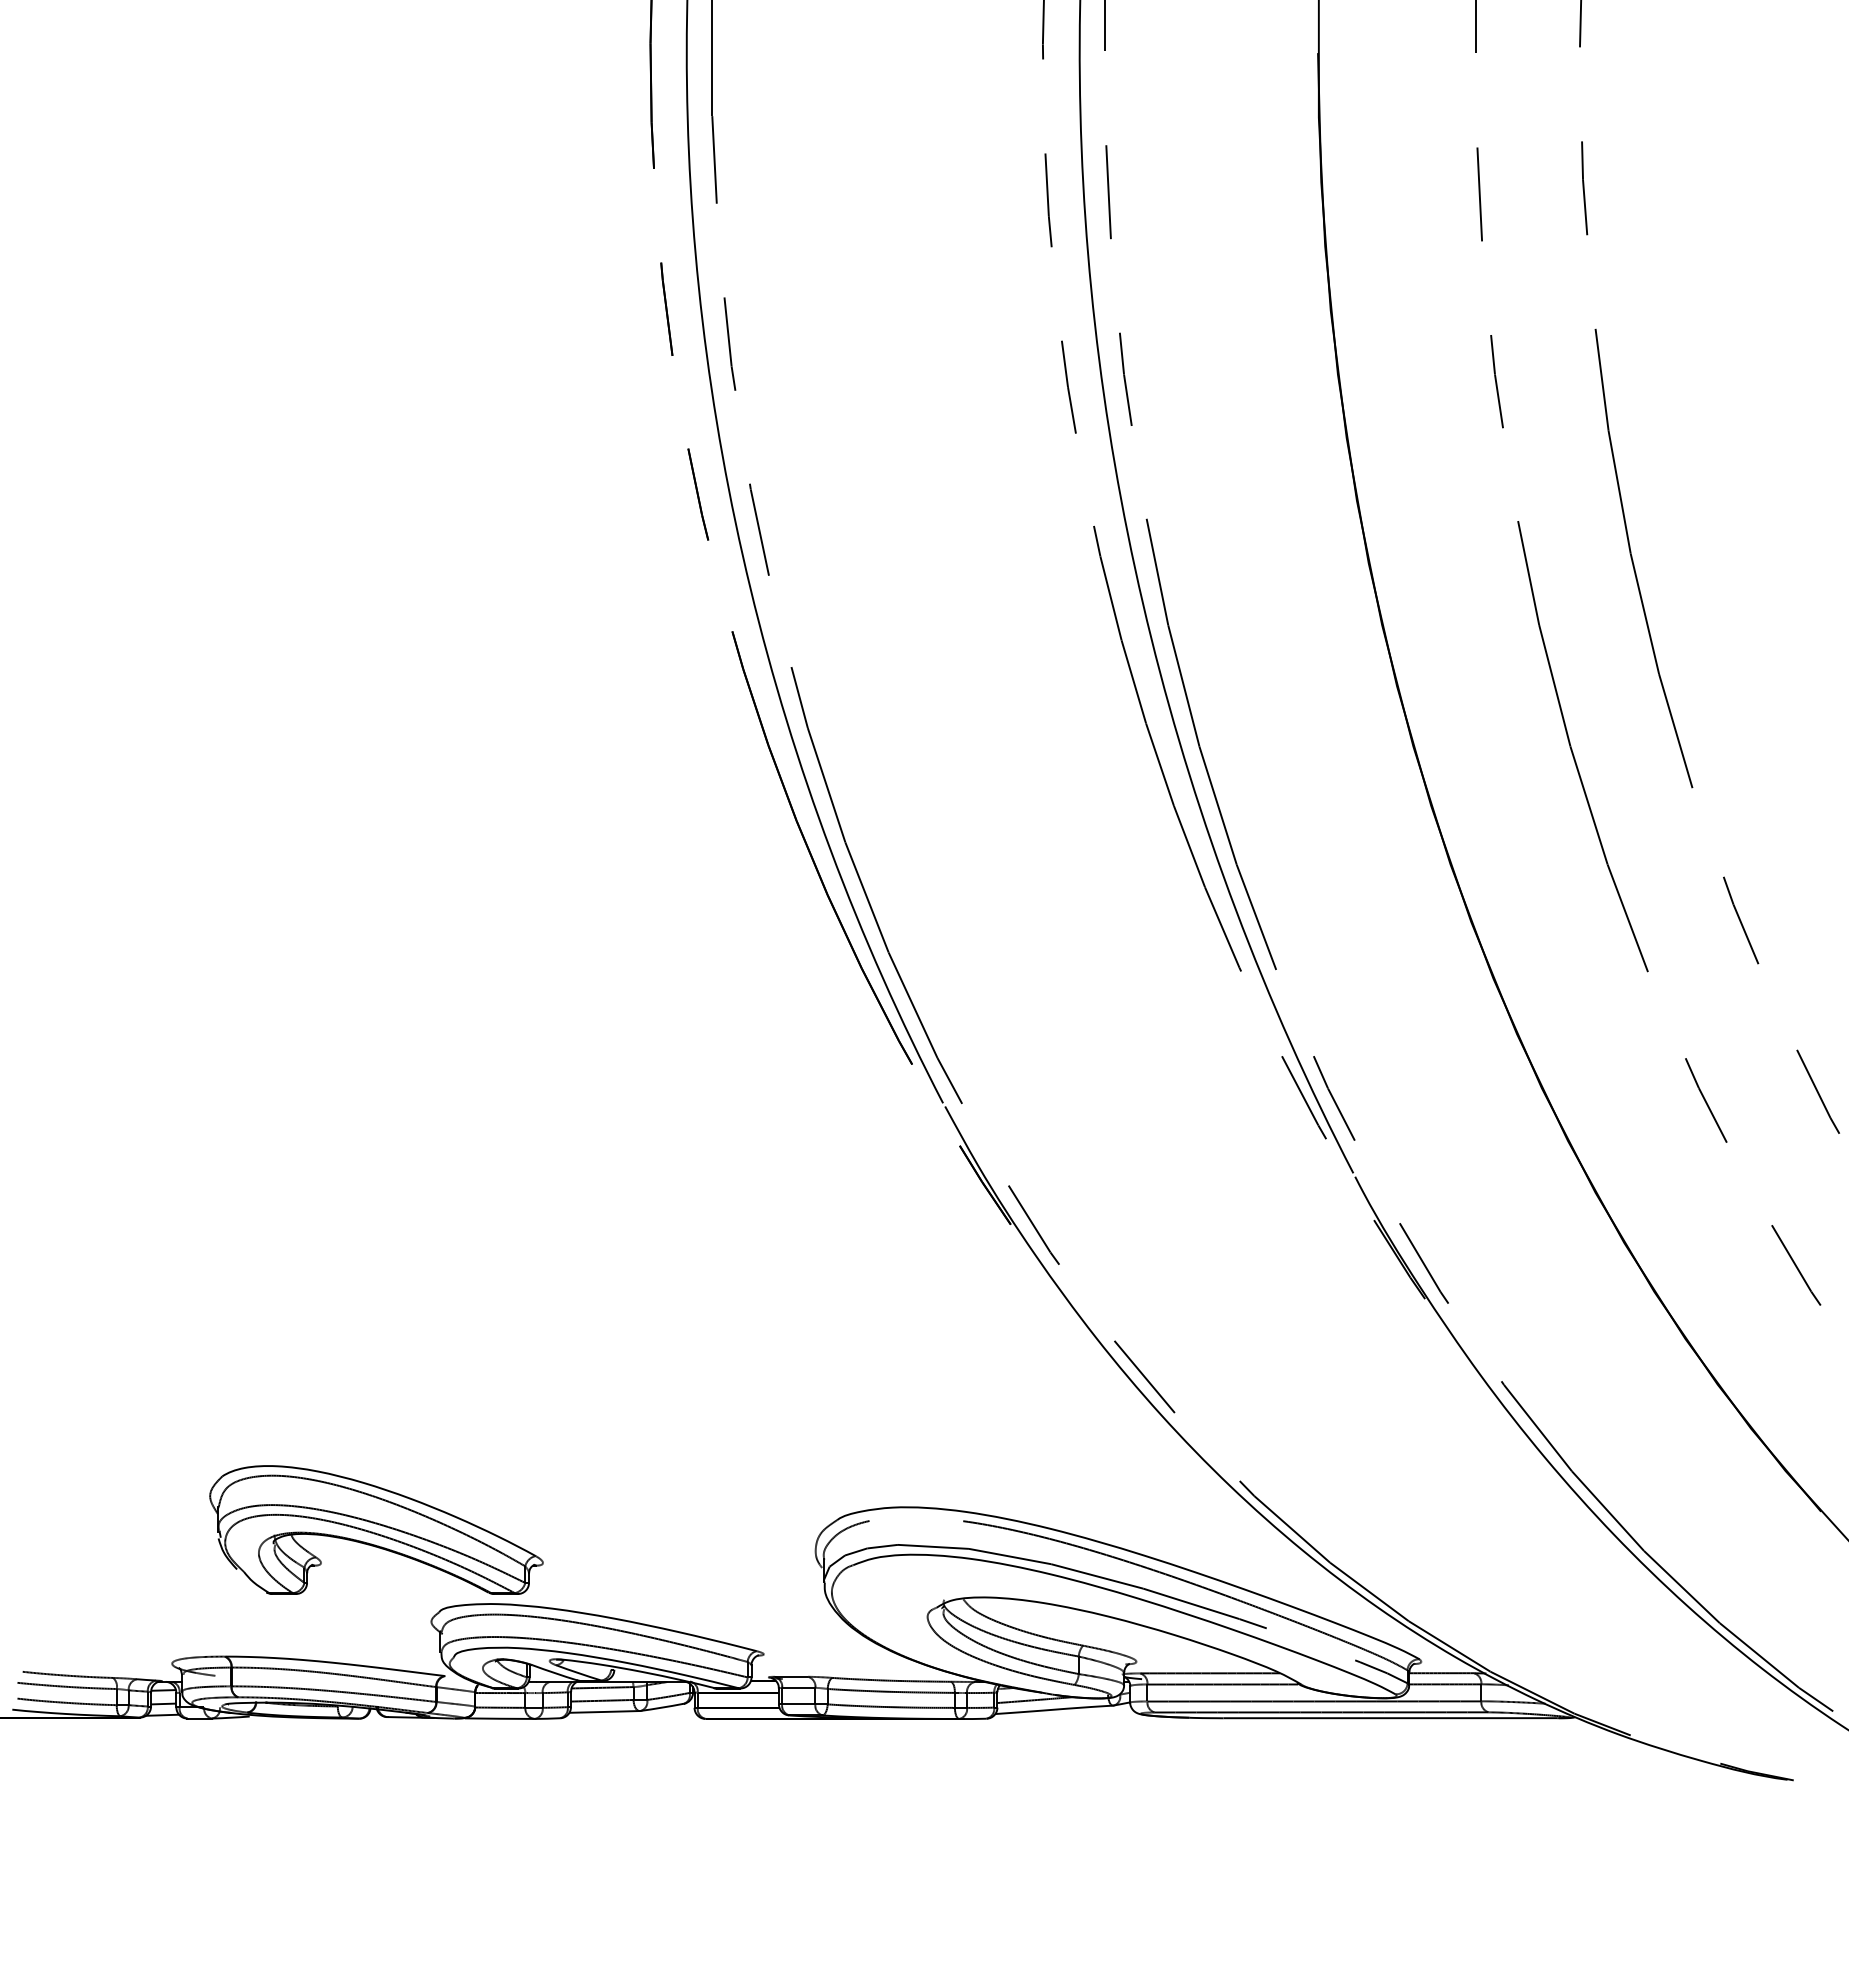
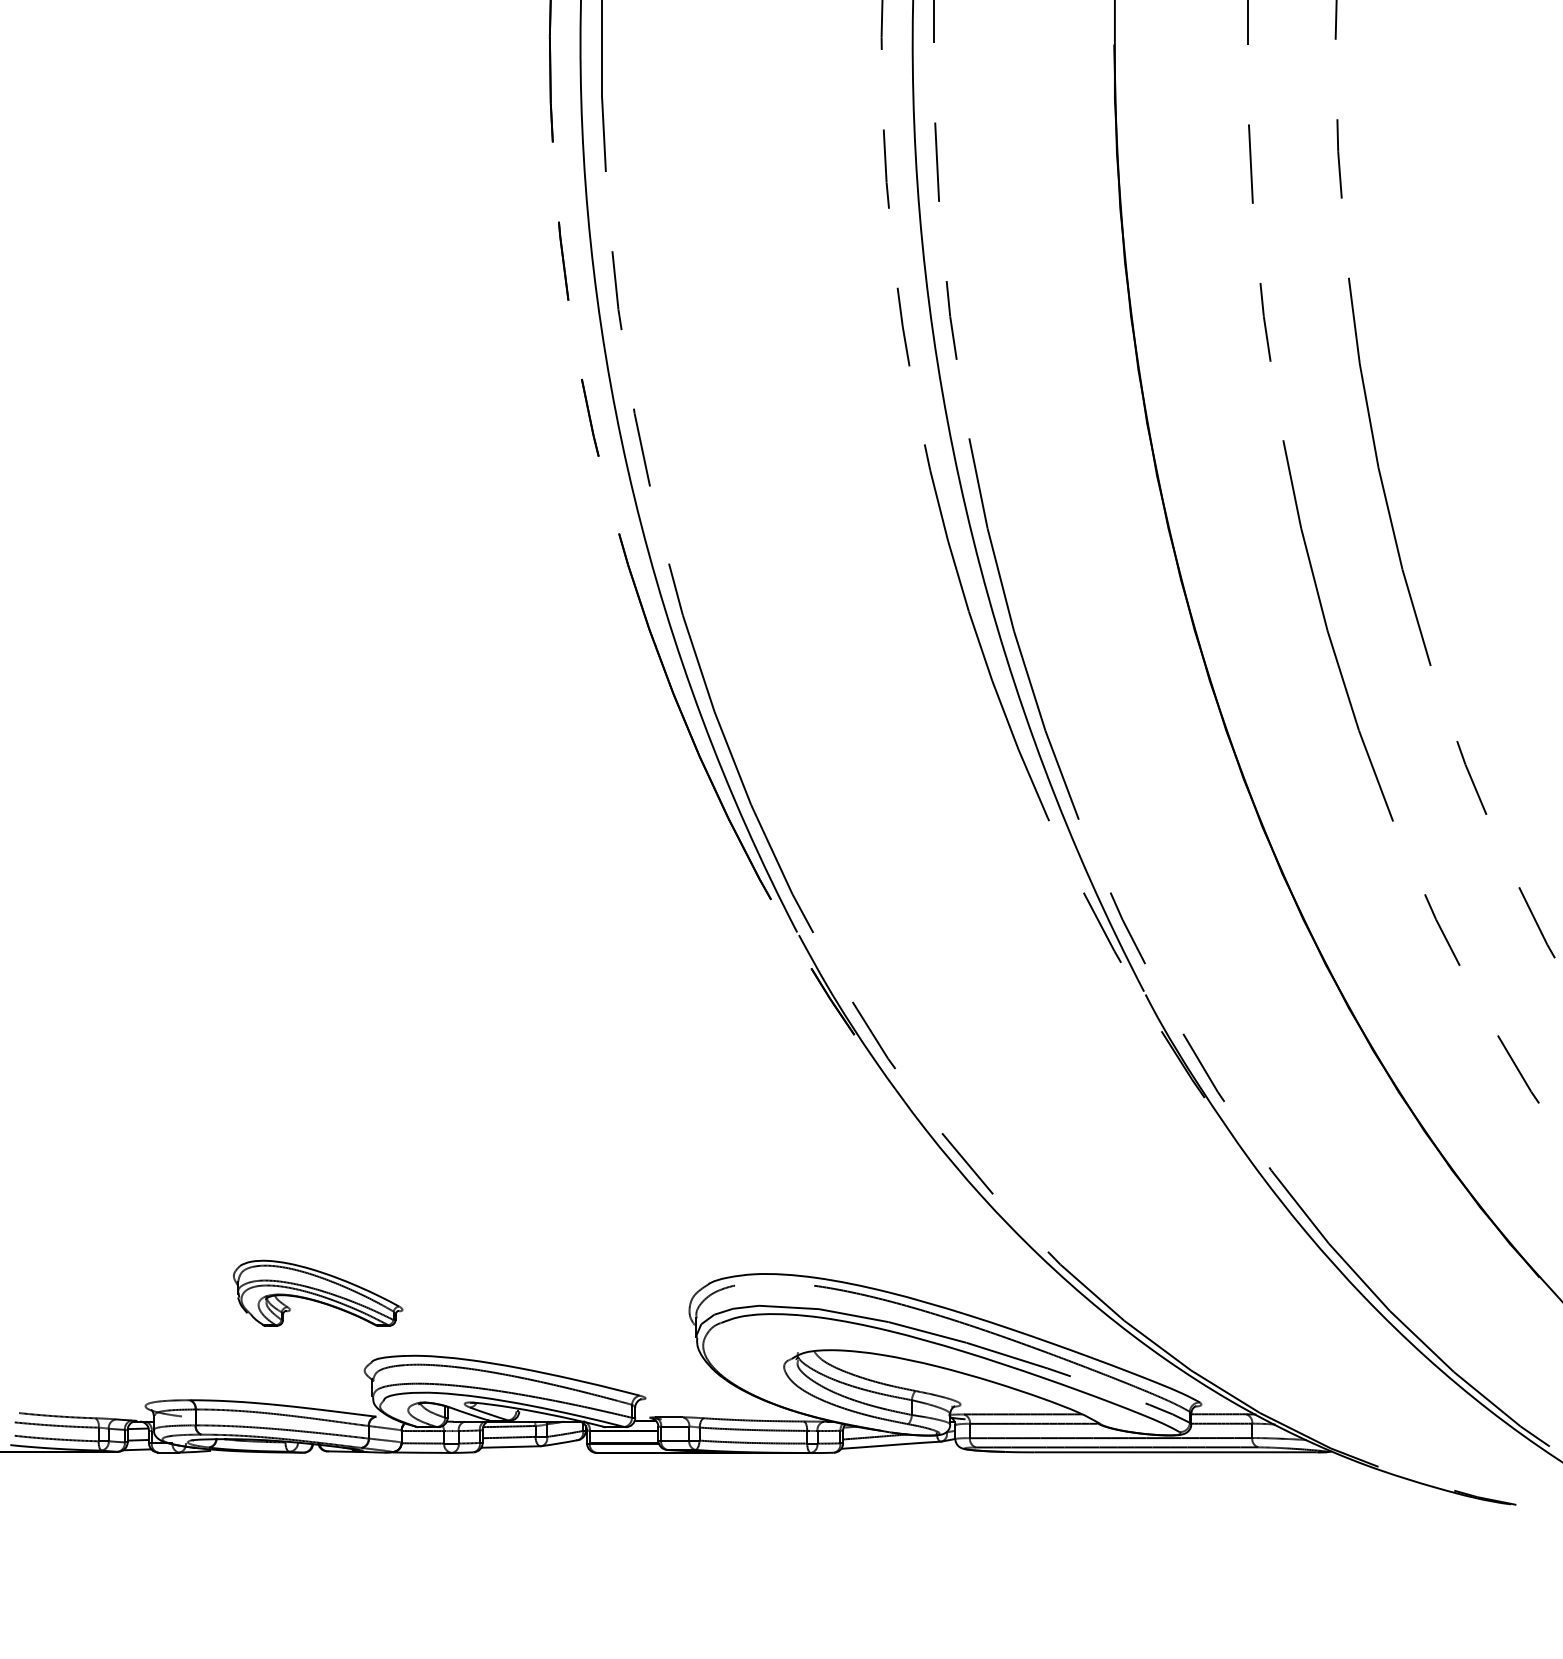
part: (376, 1529) -> (318, 1292), size x0.6

